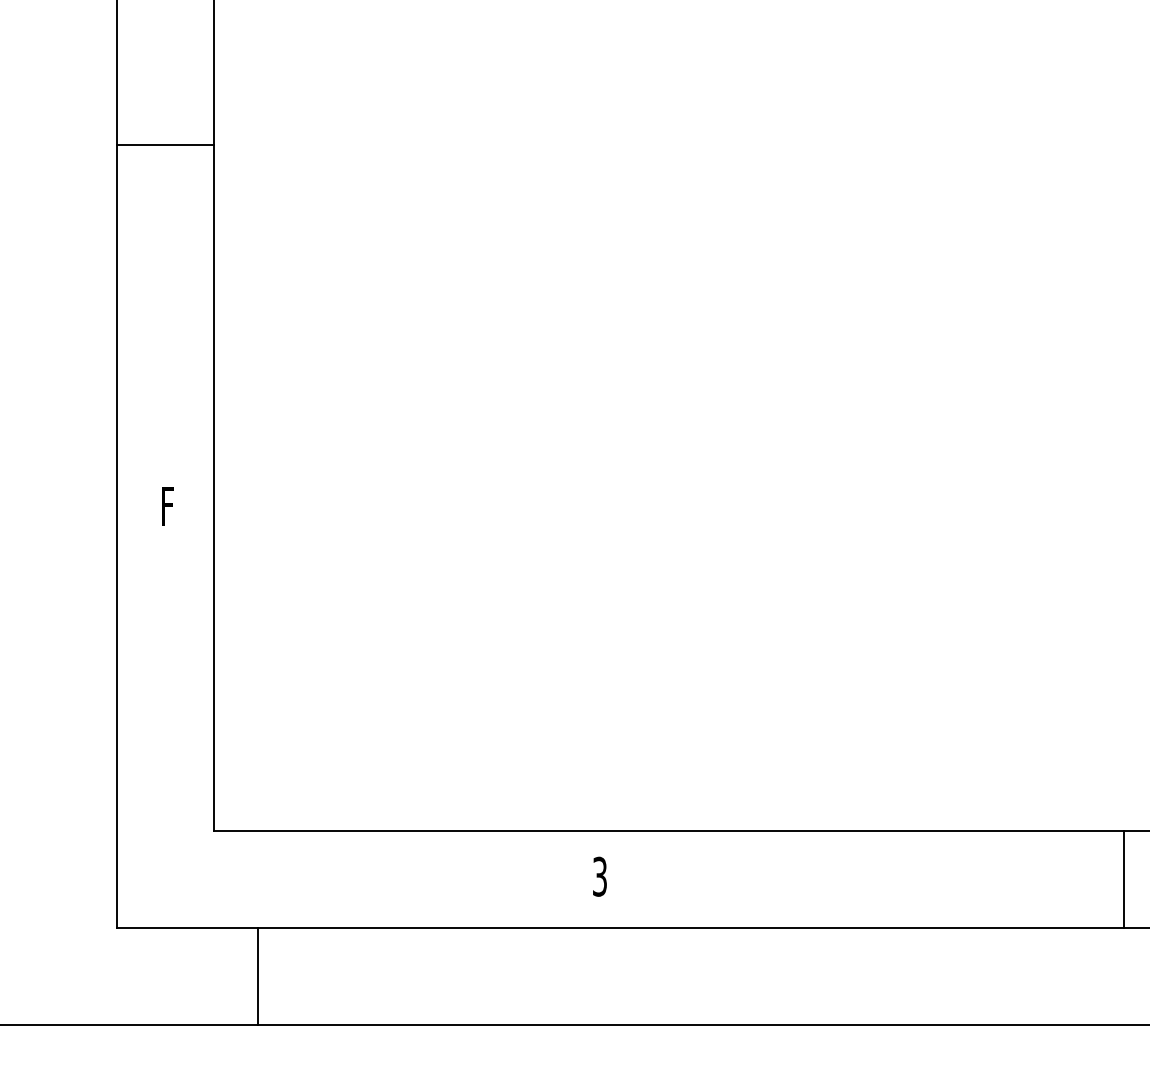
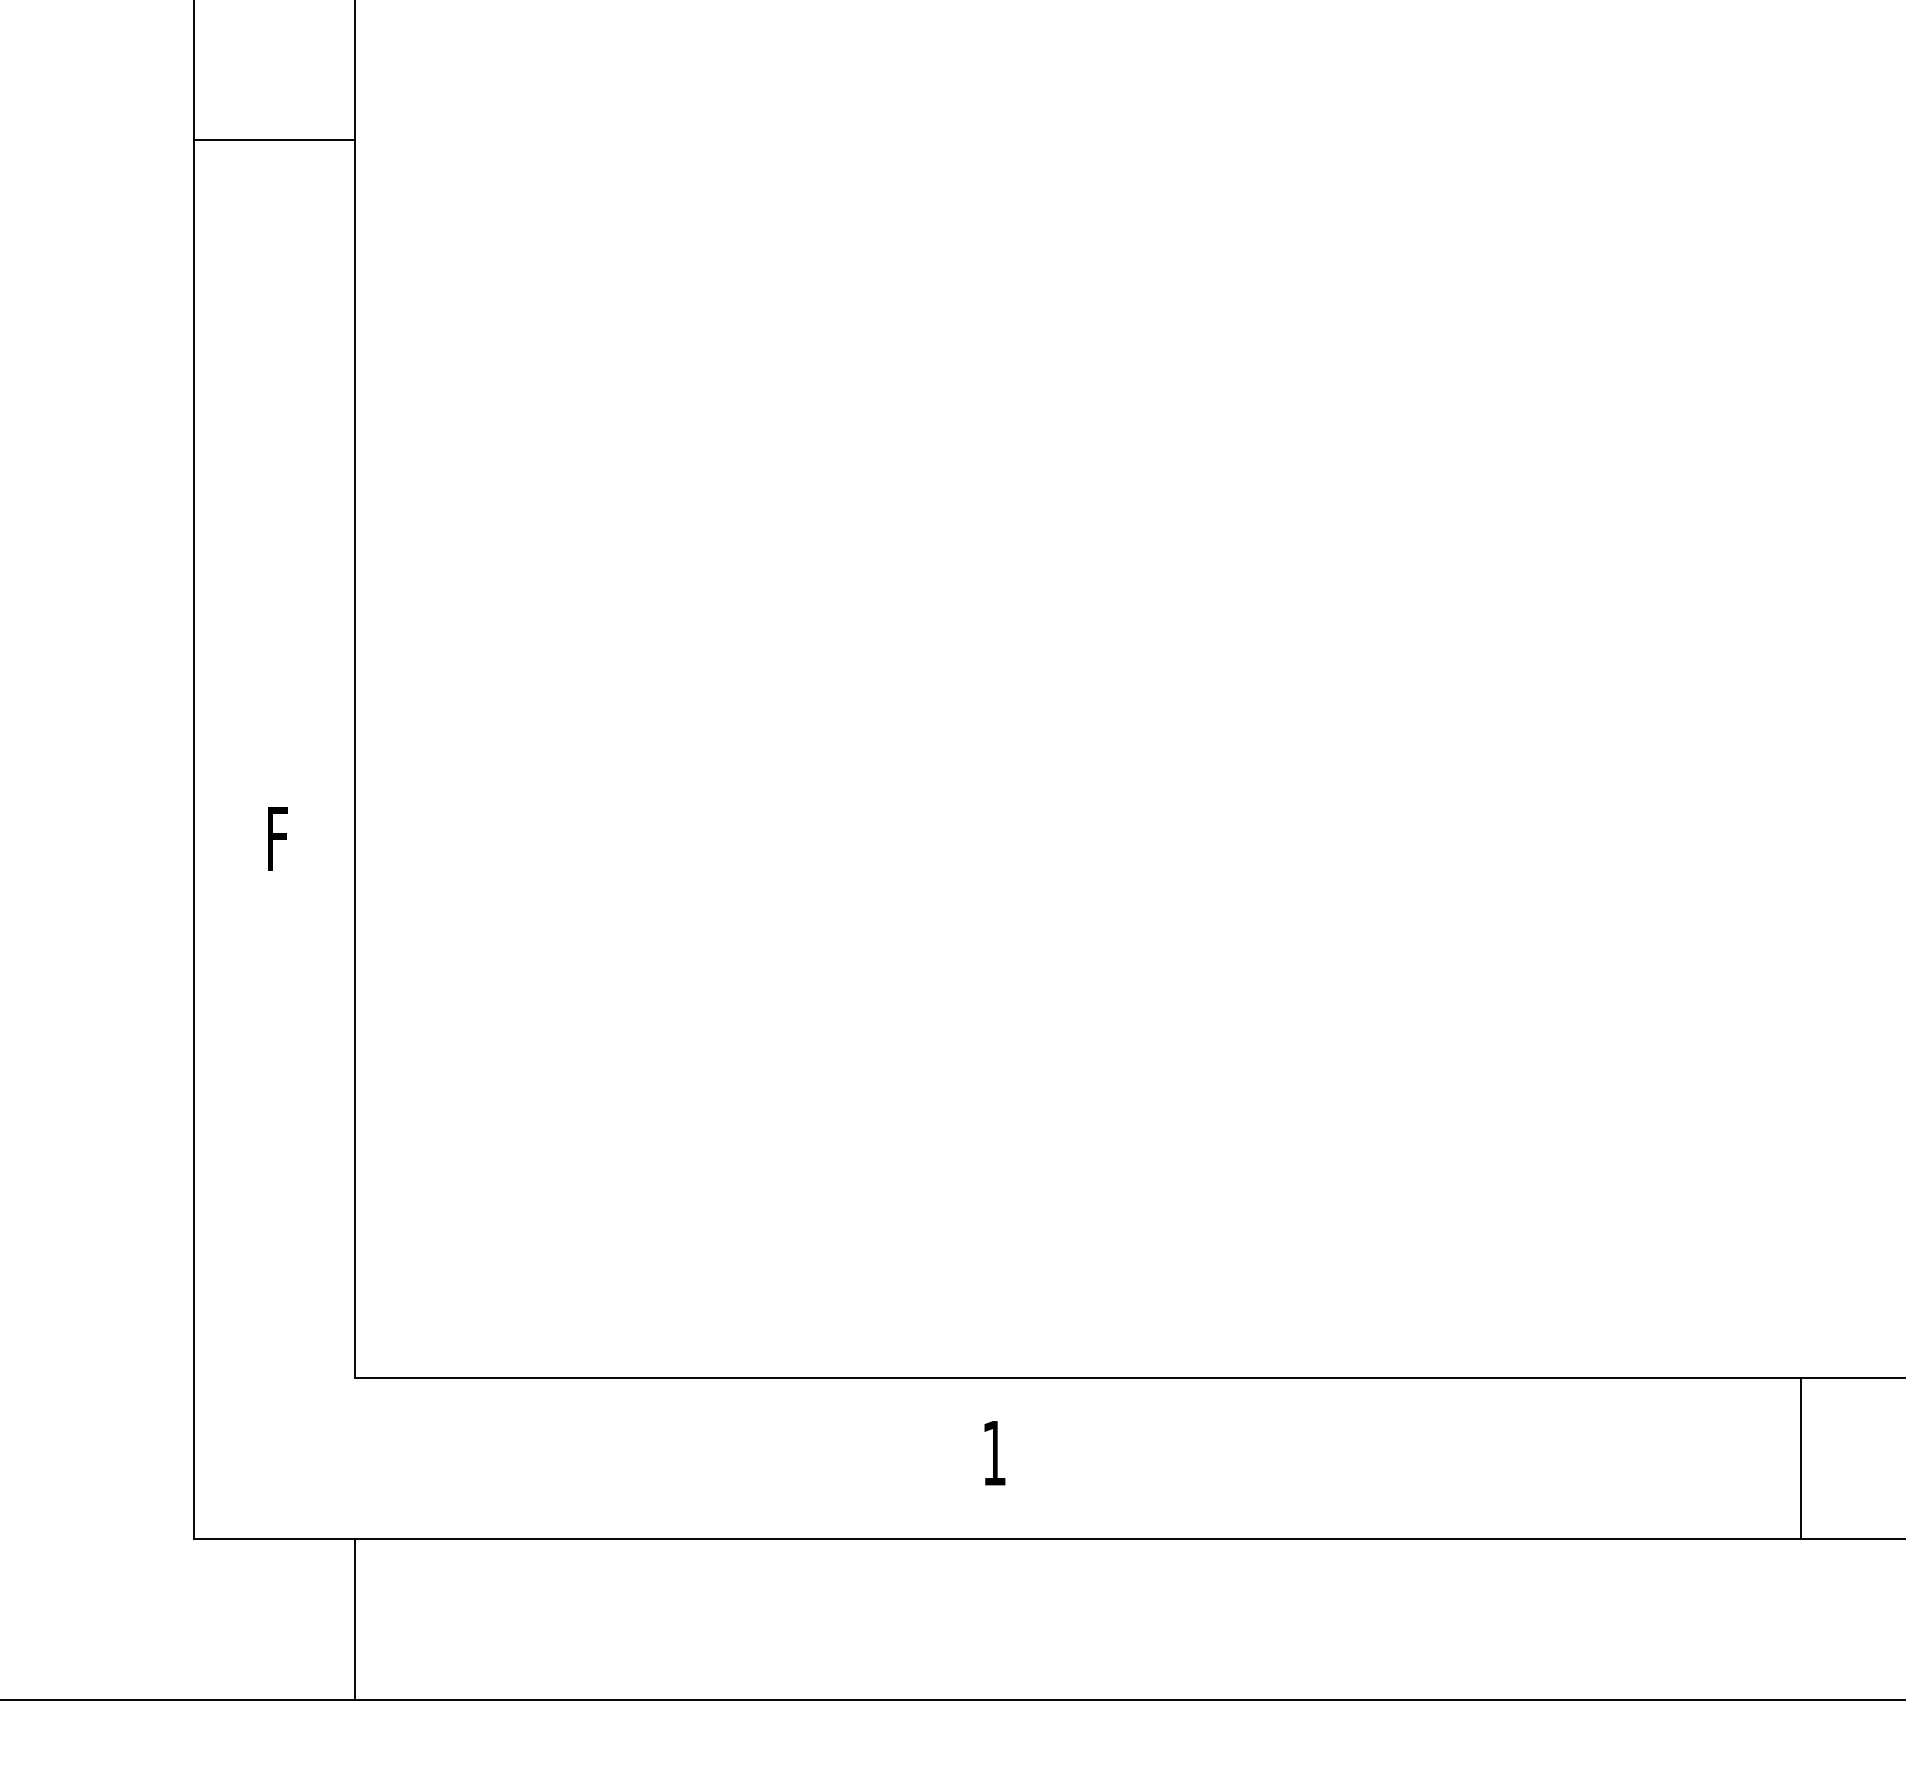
line: (165, 144) -> (274, 139), moved
text: (599, 876) -> (993, 1452), 3 -> 1
line: (1123, 879) -> (1800, 1457), moved
line: (258, 976) -> (355, 1618), moved

